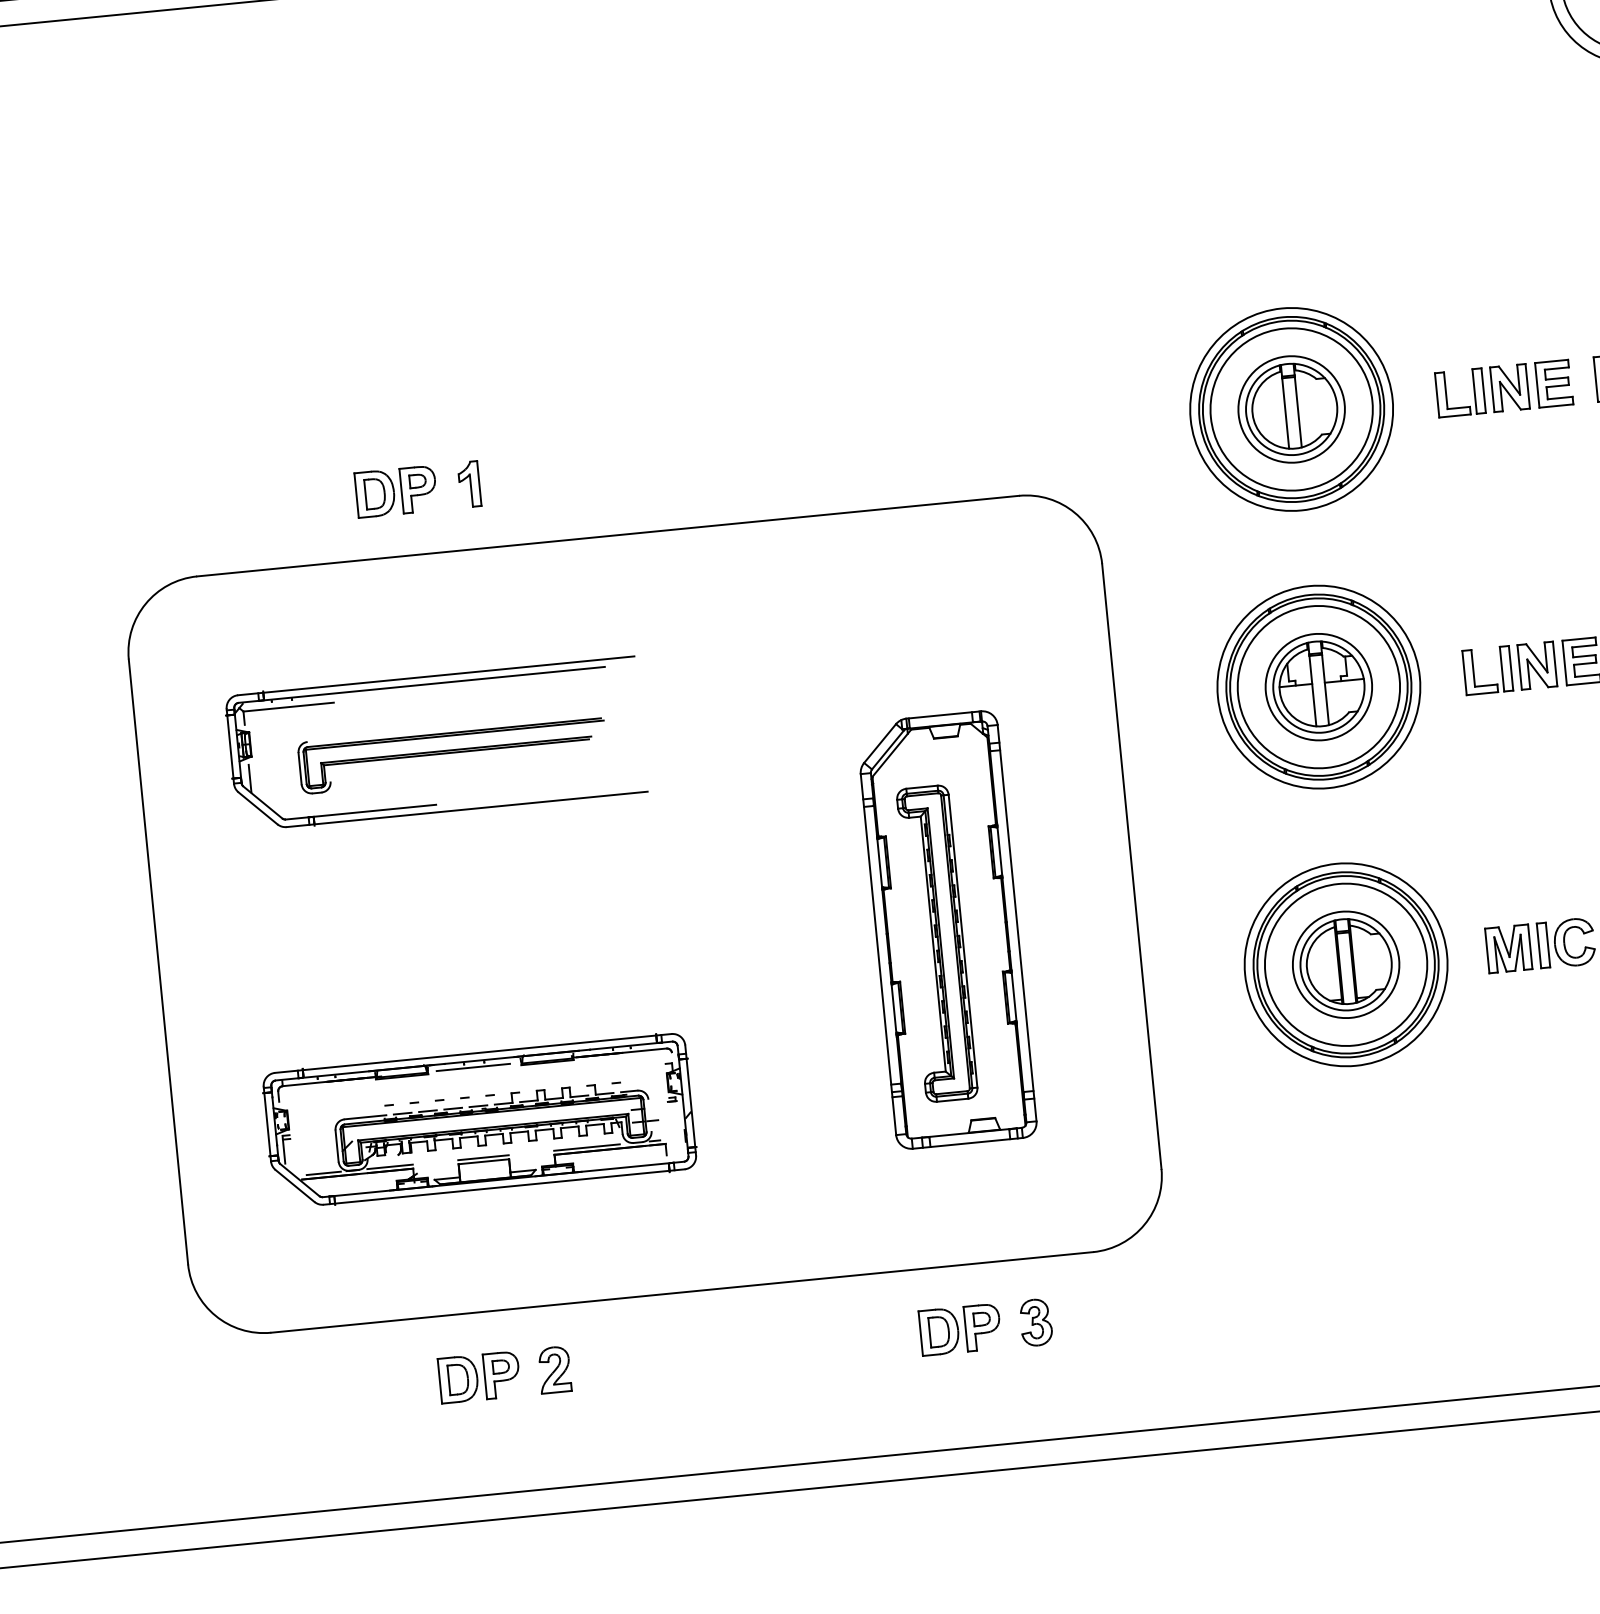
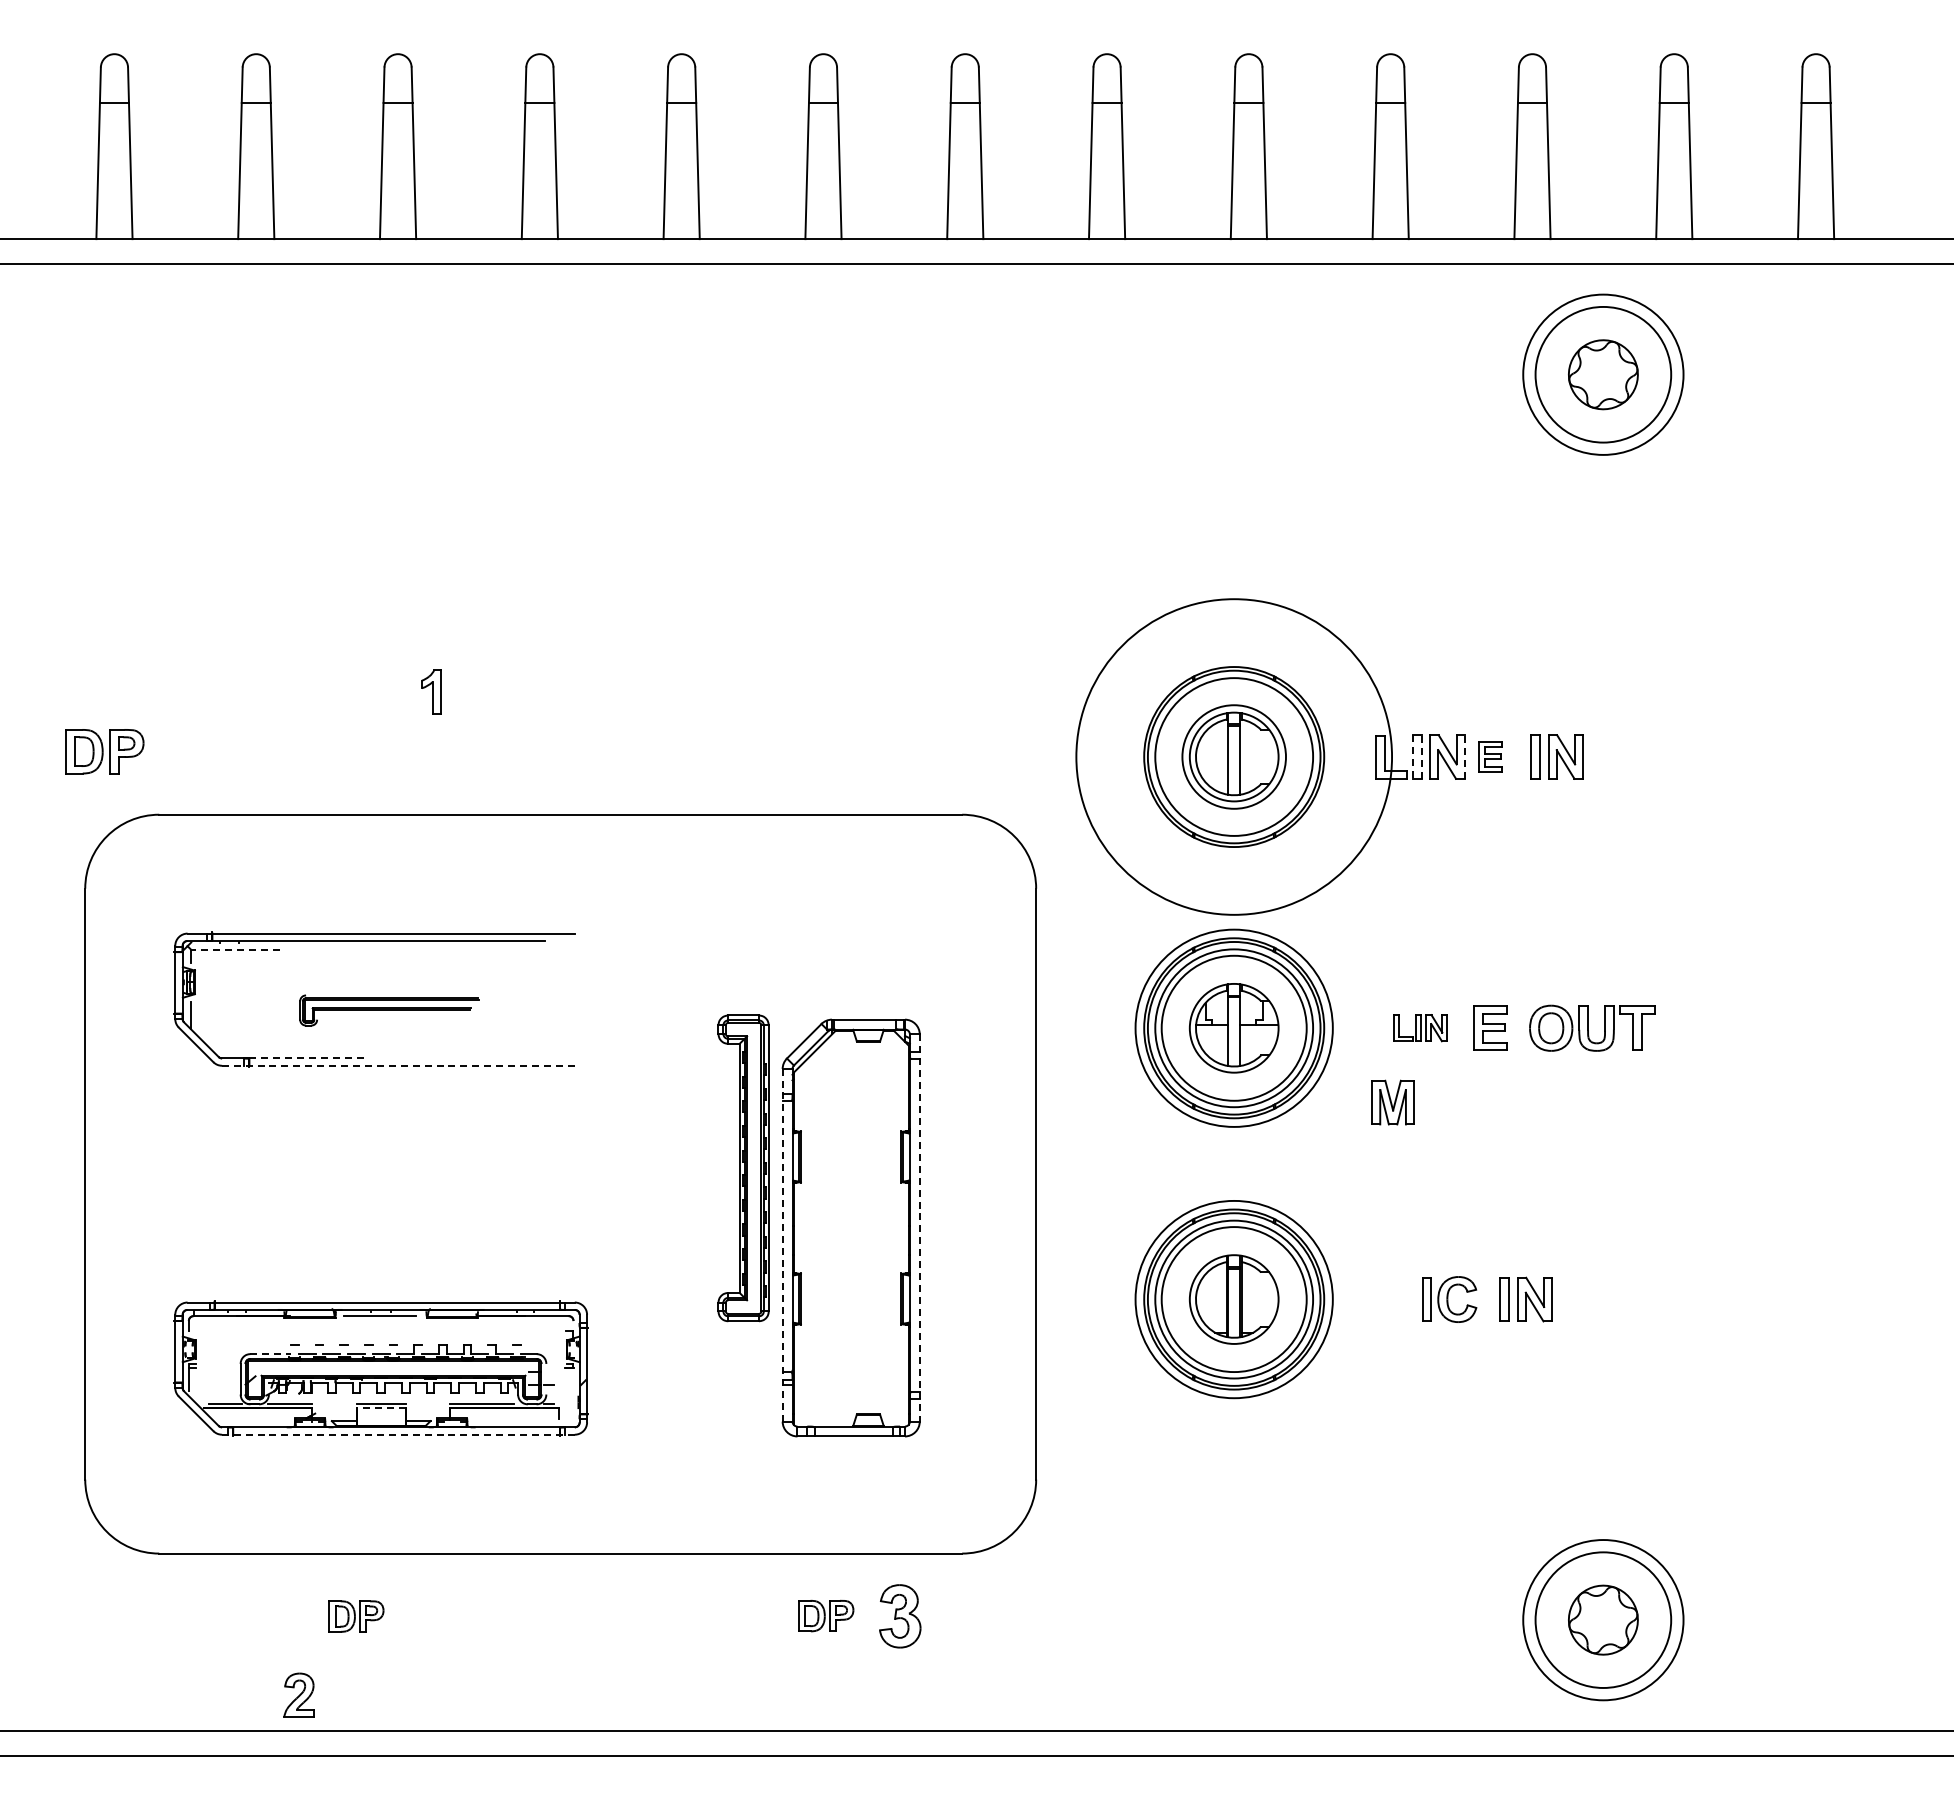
part: (1553, 383) -> (1490, 756), size x0.7
line: (1527, 386) -> (1464, 757), solid -> dashed
line: (1483, 391) -> (1421, 757), solid -> dashed
line: (1474, 392) -> (1412, 757), solid -> dashed
circle: (1290, 409) -> (1233, 756), size x1.6
part: (469, 484) -> (431, 691), moved
part: (395, 491) -> (104, 751), moved
part: (1509, 667) -> (1420, 1027), size x0.6
circle: (1319, 687) -> (1234, 1028), size x1.4
line: (287, 706) -> (234, 949), solid -> dashed
part: (452, 753) -> (389, 1010), size x0.6
line: (466, 809) -> (397, 1065), solid -> dashed
line: (375, 810) -> (309, 1058), solid -> dashed
line: (1016, 923) -> (919, 1228), solid -> dashed
part: (937, 943) -> (743, 1168), moved
part: (1508, 948) -> (1392, 1102), moved
line: (878, 953) -> (782, 1244), solid -> dashed
circle: (1346, 964) -> (1234, 1299), size x1.4
line: (366, 1117) -> (271, 1354), solid -> dashed
line: (484, 1161) -> (381, 1408), solid -> dashed
line: (503, 1186) -> (397, 1434), solid -> dashed
part: (1036, 1322) -> (900, 1616), size x1.4
part: (960, 1329) -> (826, 1615), size x0.7
part: (554, 1368) -> (298, 1694), moved
part: (479, 1377) -> (356, 1616), size x0.7

